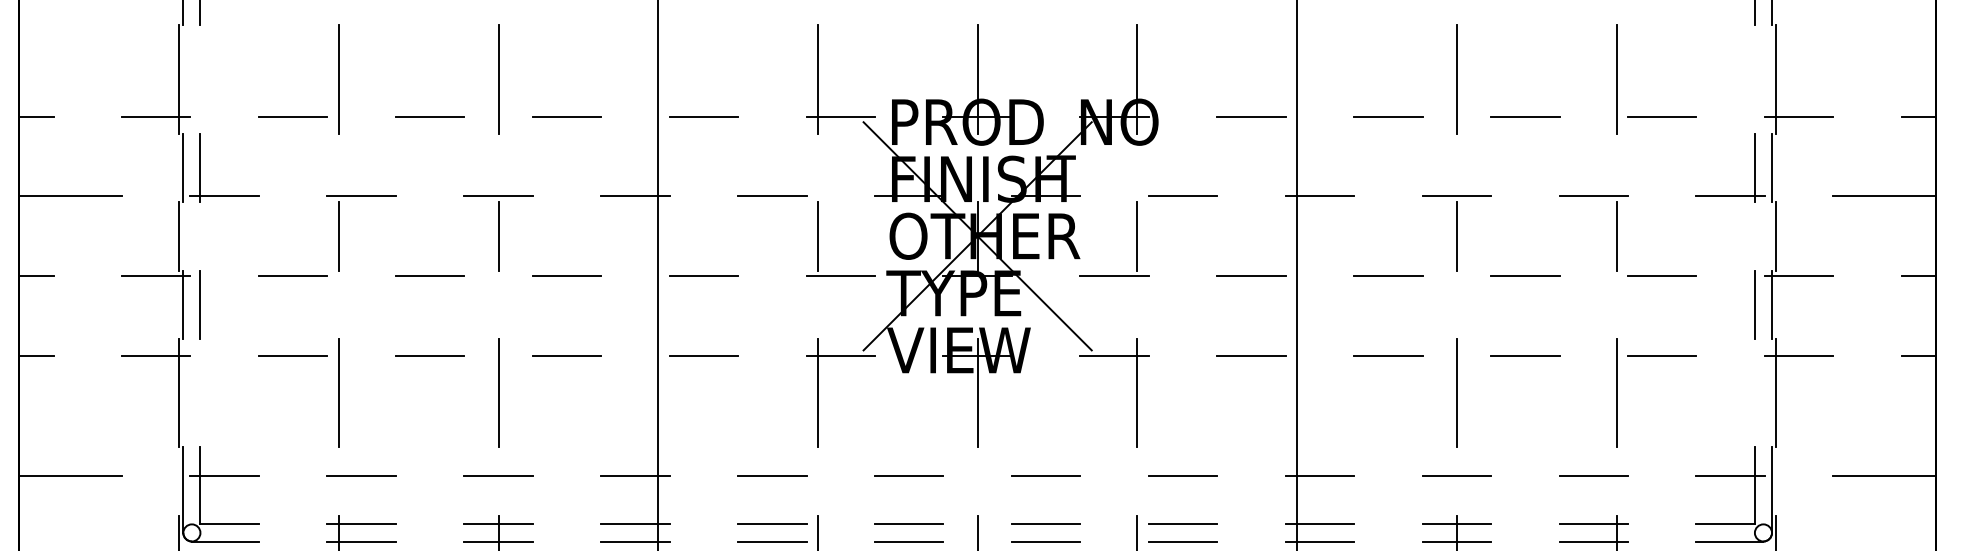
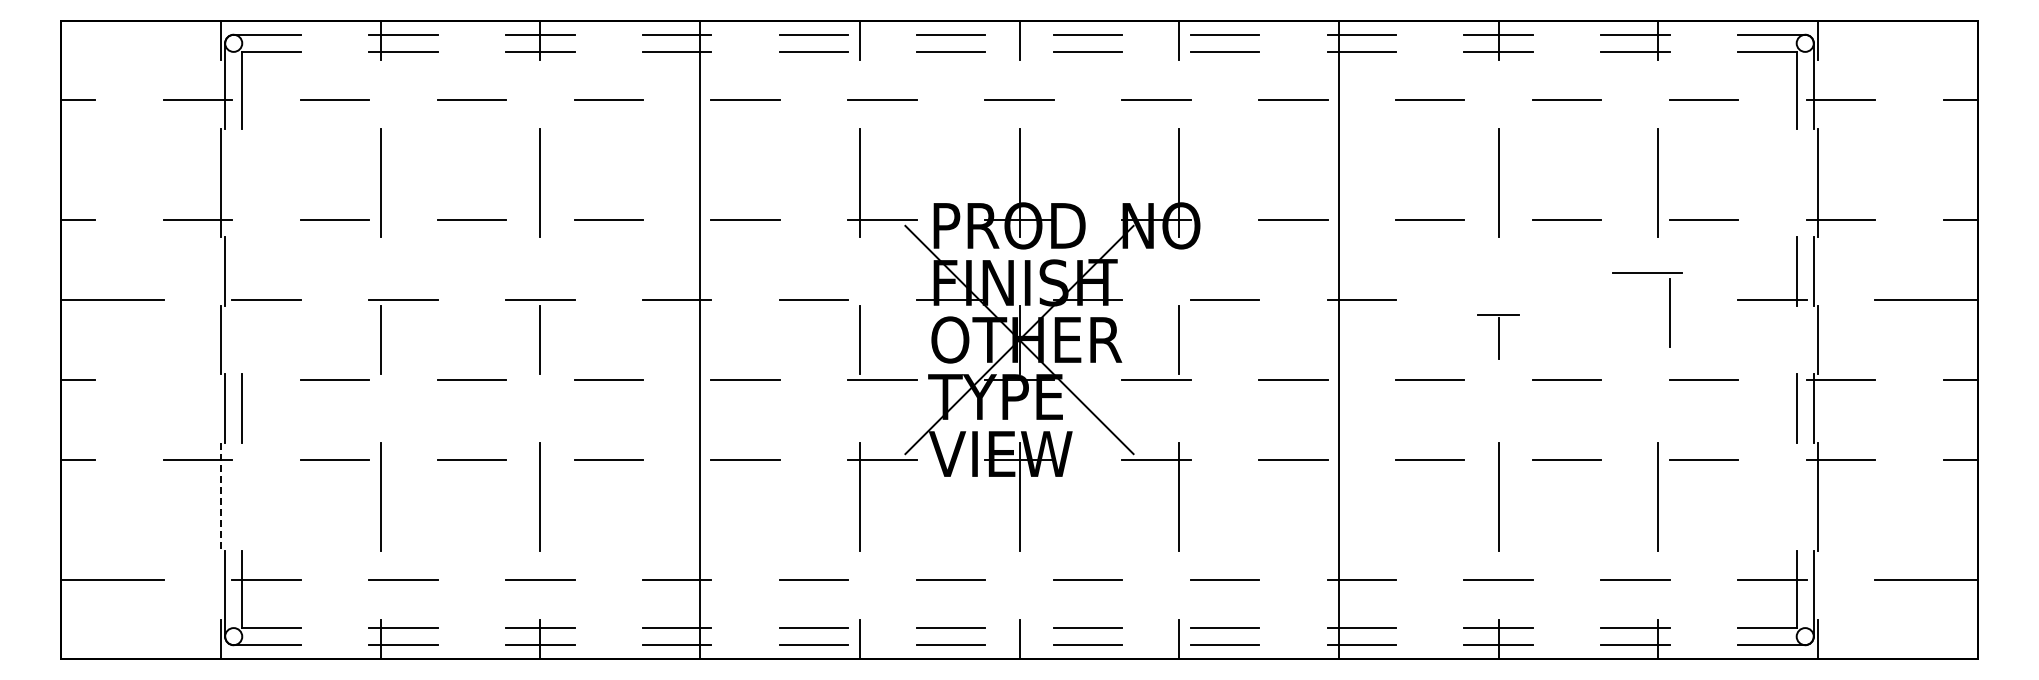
line: (200, 167) -> (242, 271), removed
part: (1456, 232) -> (1498, 336), size x0.6
part: (1615, 232) -> (1669, 309), moved
line: (155, 275) -> (197, 379), removed
line: (178, 393) -> (220, 497), solid -> dashed

